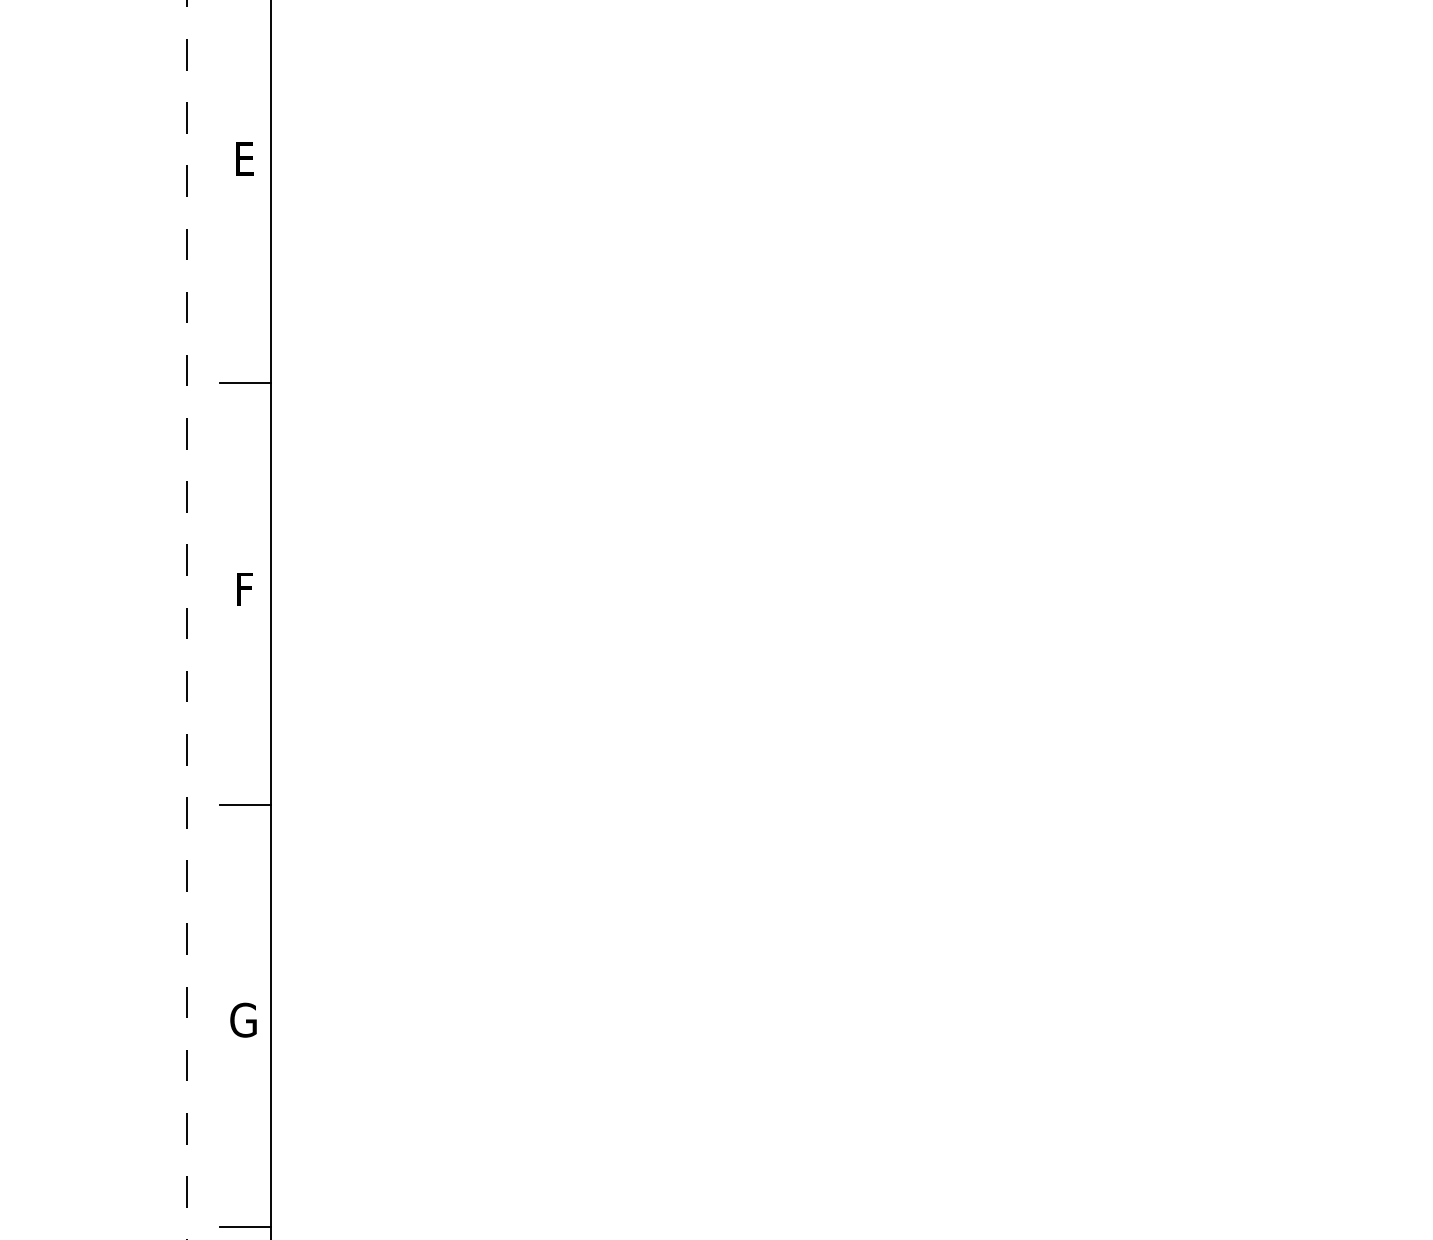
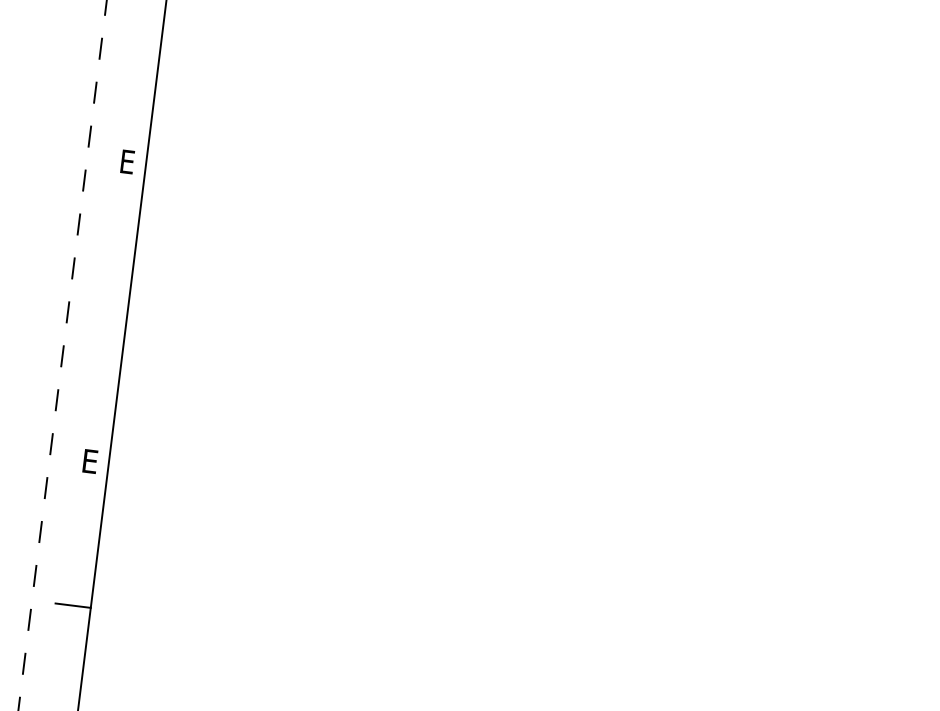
line: (245, 382) -> (146, 18), removed
text: (244, 589) -> (127, 162), F -> E
line: (245, 805) -> (109, 312), removed
text: (243, 1019) -> (89, 460), G -> E

